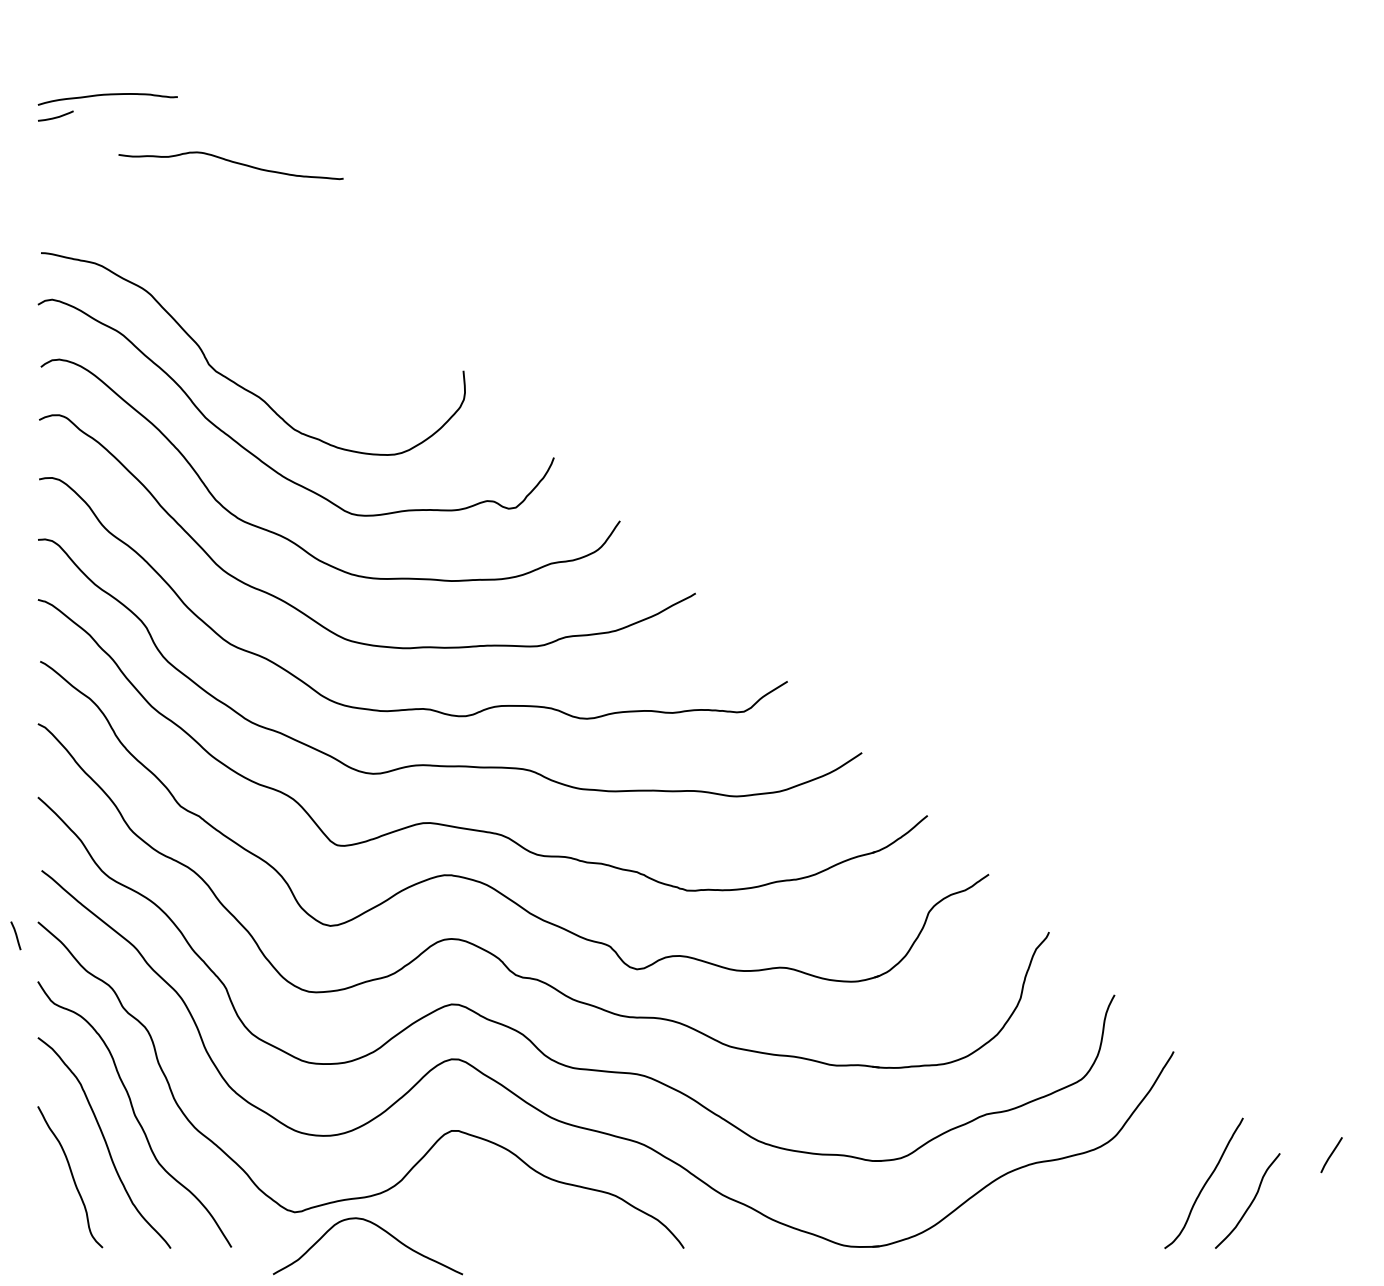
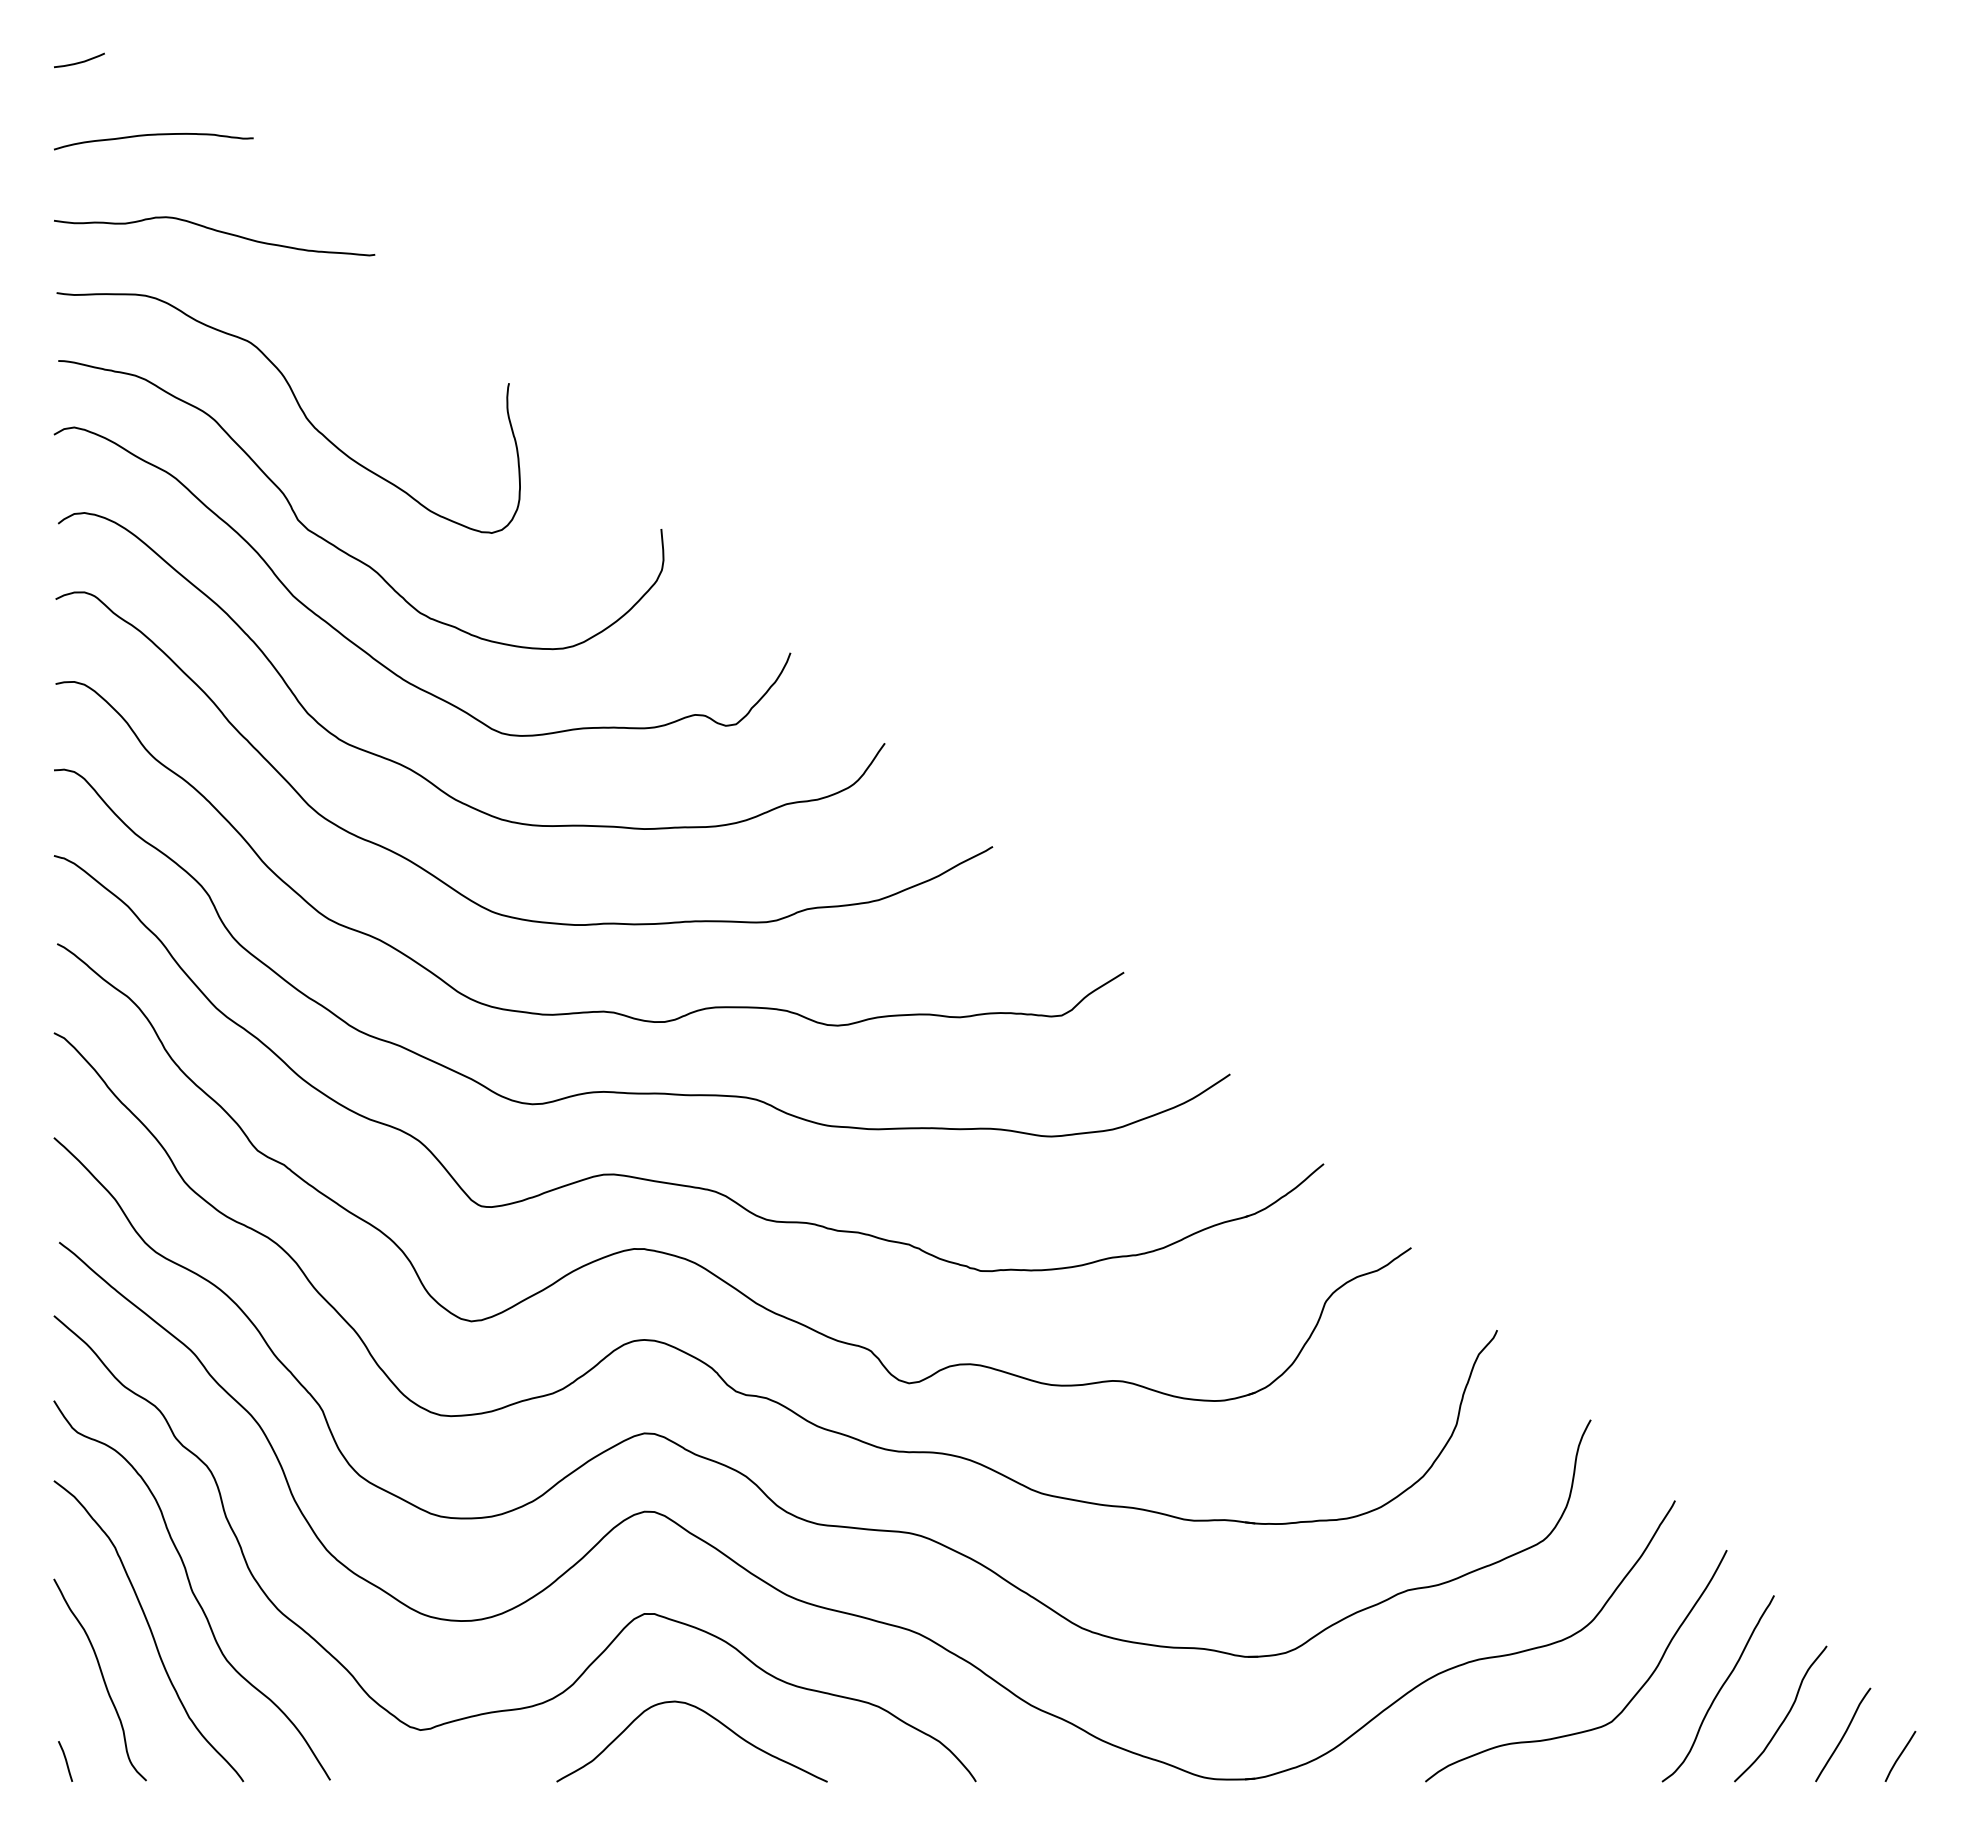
curve: (55, 116) -> (79, 61), moved
curve: (231, 162) -> (215, 231), moved
curve: (209, 284) -> (298, 406), added
curve: (15, 935) -> (65, 1761), moved
curve: (1331, 1155) -> (1900, 1756), moved
curve: (1138, 1195) -> (1625, 1705), added
curve: (1291, 1215) -> (1843, 1734), added
curve: (380, 1228) -> (709, 1716), moved

